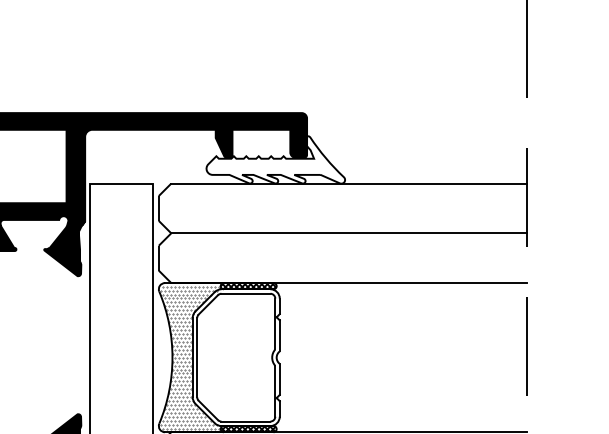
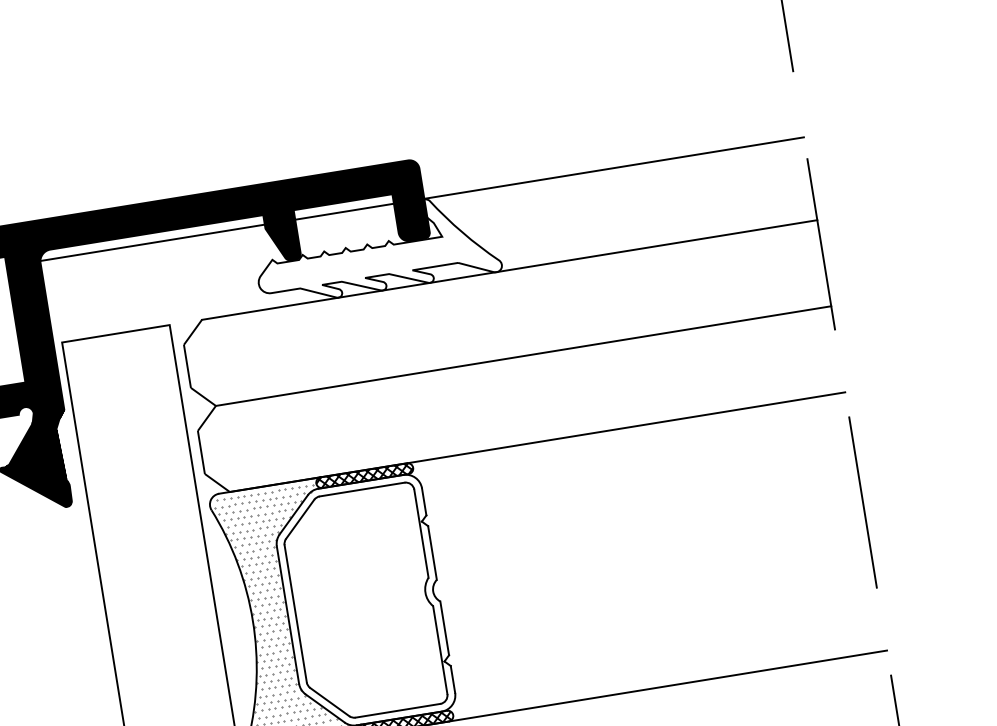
line: (149, 135) -> (150, 242), added
line: (261, 135) -> (344, 211), added
line: (417, 135) -> (614, 167), added

